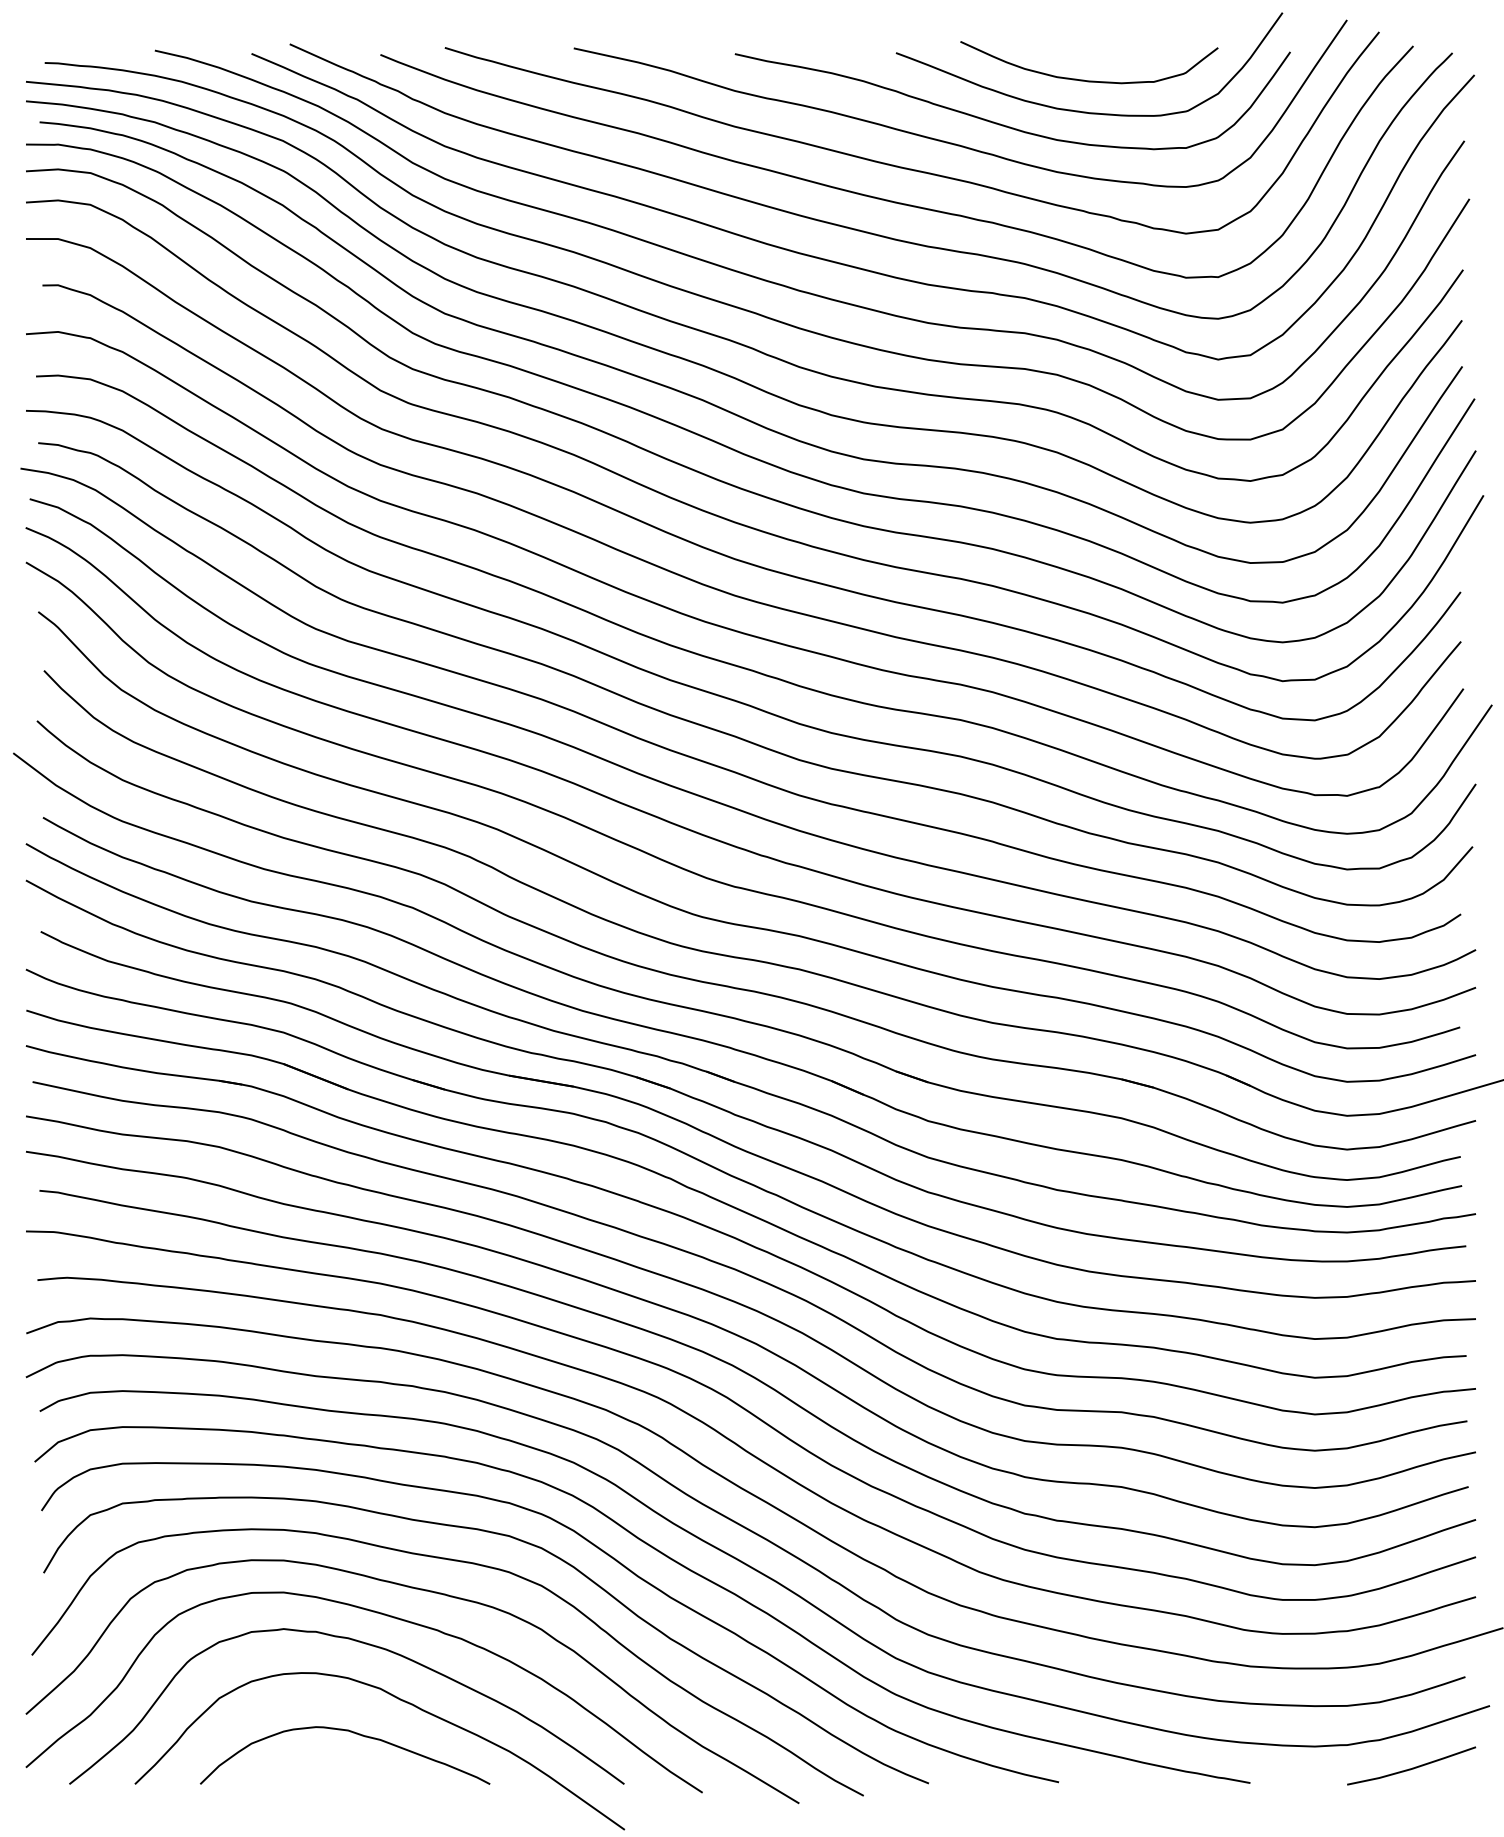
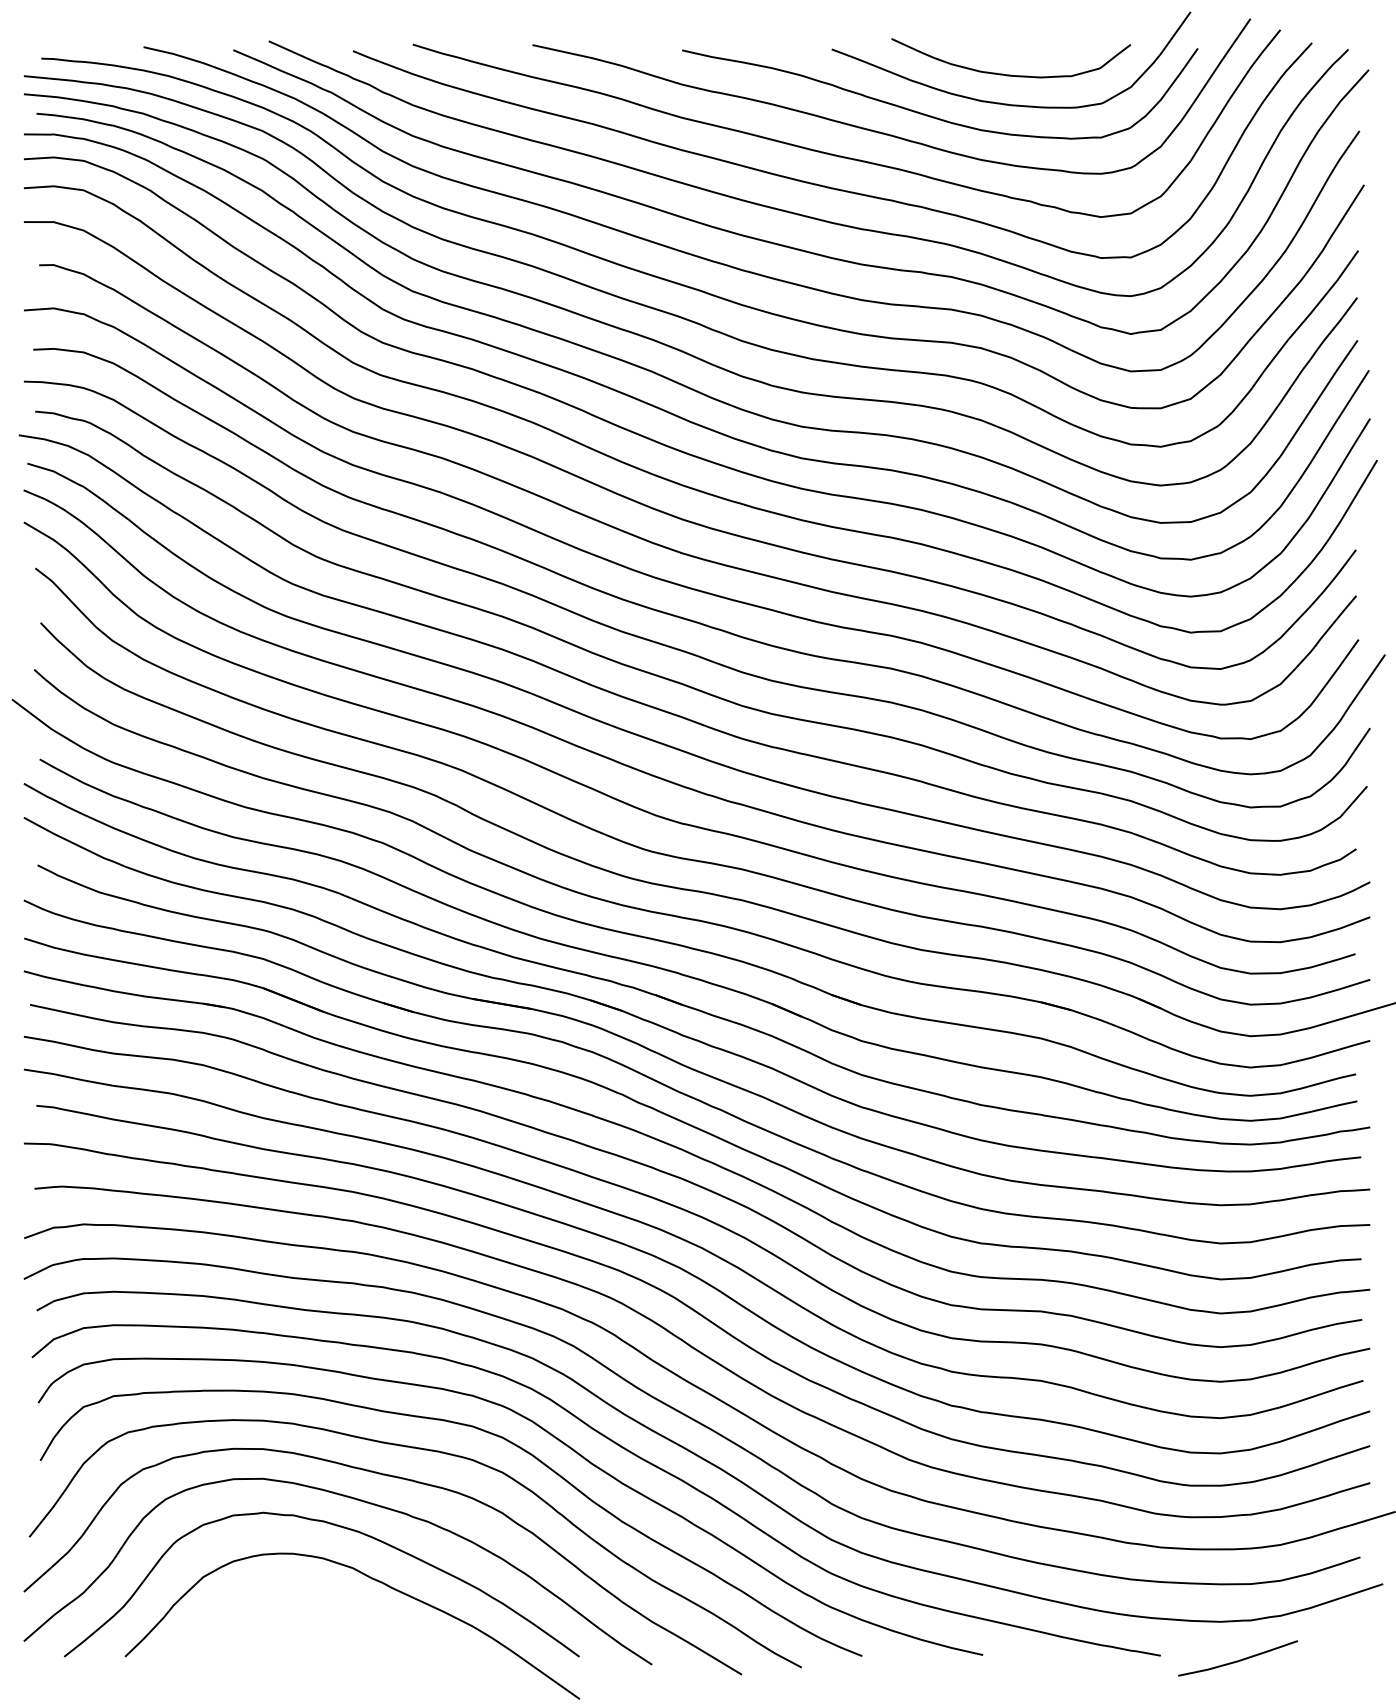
curve: (353, 1733) -> (327, 1609), removed
line: (1412, 1767) -> (1238, 1659), moved

